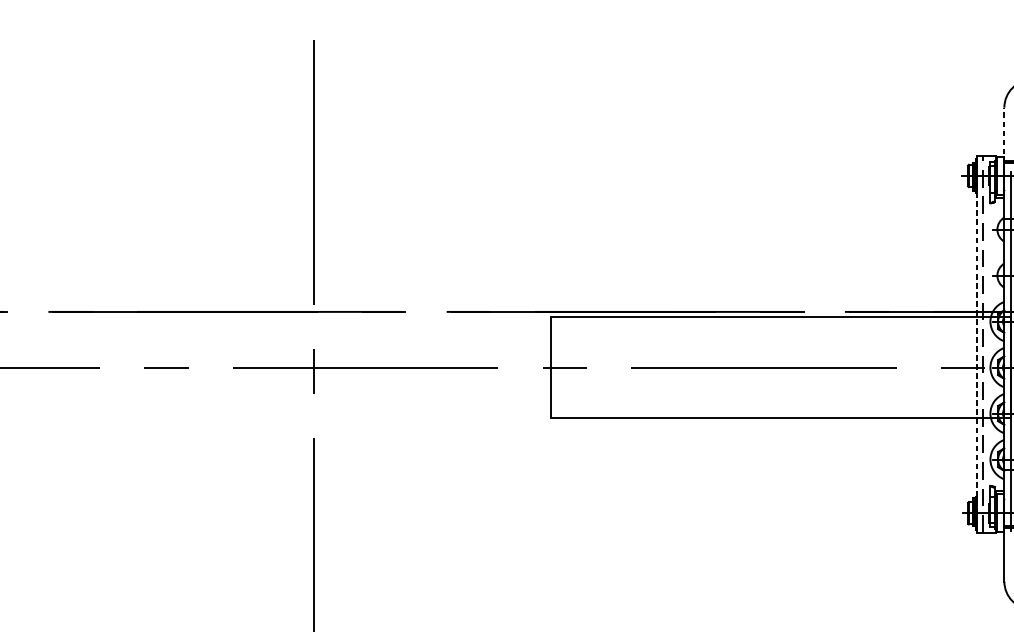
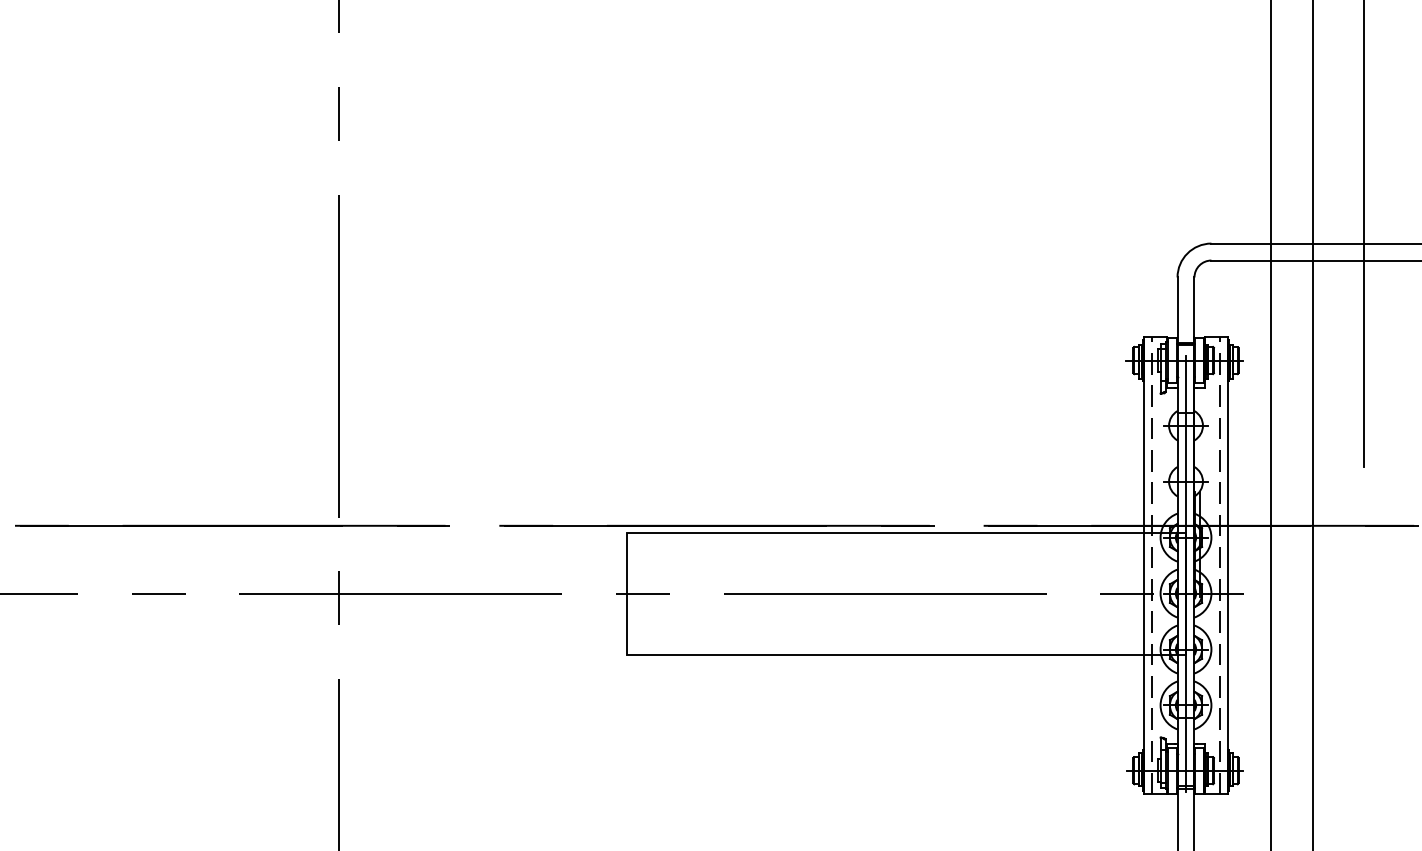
line: (1004, 135) -> (1177, 311), dashed -> solid
line: (976, 344) -> (1143, 565), dashed -> solid

